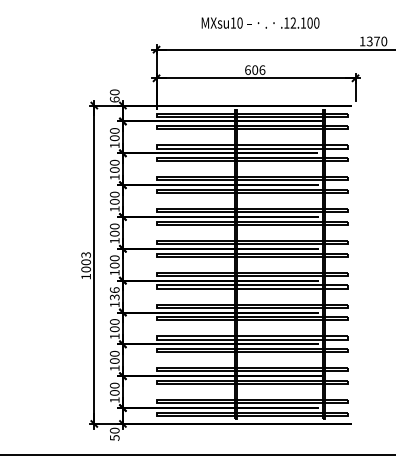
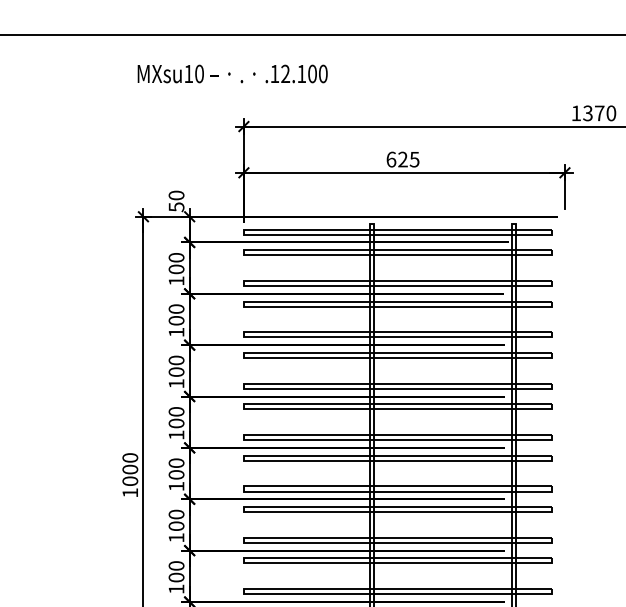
text: (260, 22) -> (232, 73), moved
text: (258, 69) -> (408, 158), 606 -> 625
text: (114, 99) -> (176, 206), 60 -> 50
text: (85, 254) -> (129, 457), 1003 -> 1000
text: (114, 293) -> (176, 519), 136 -> 100

